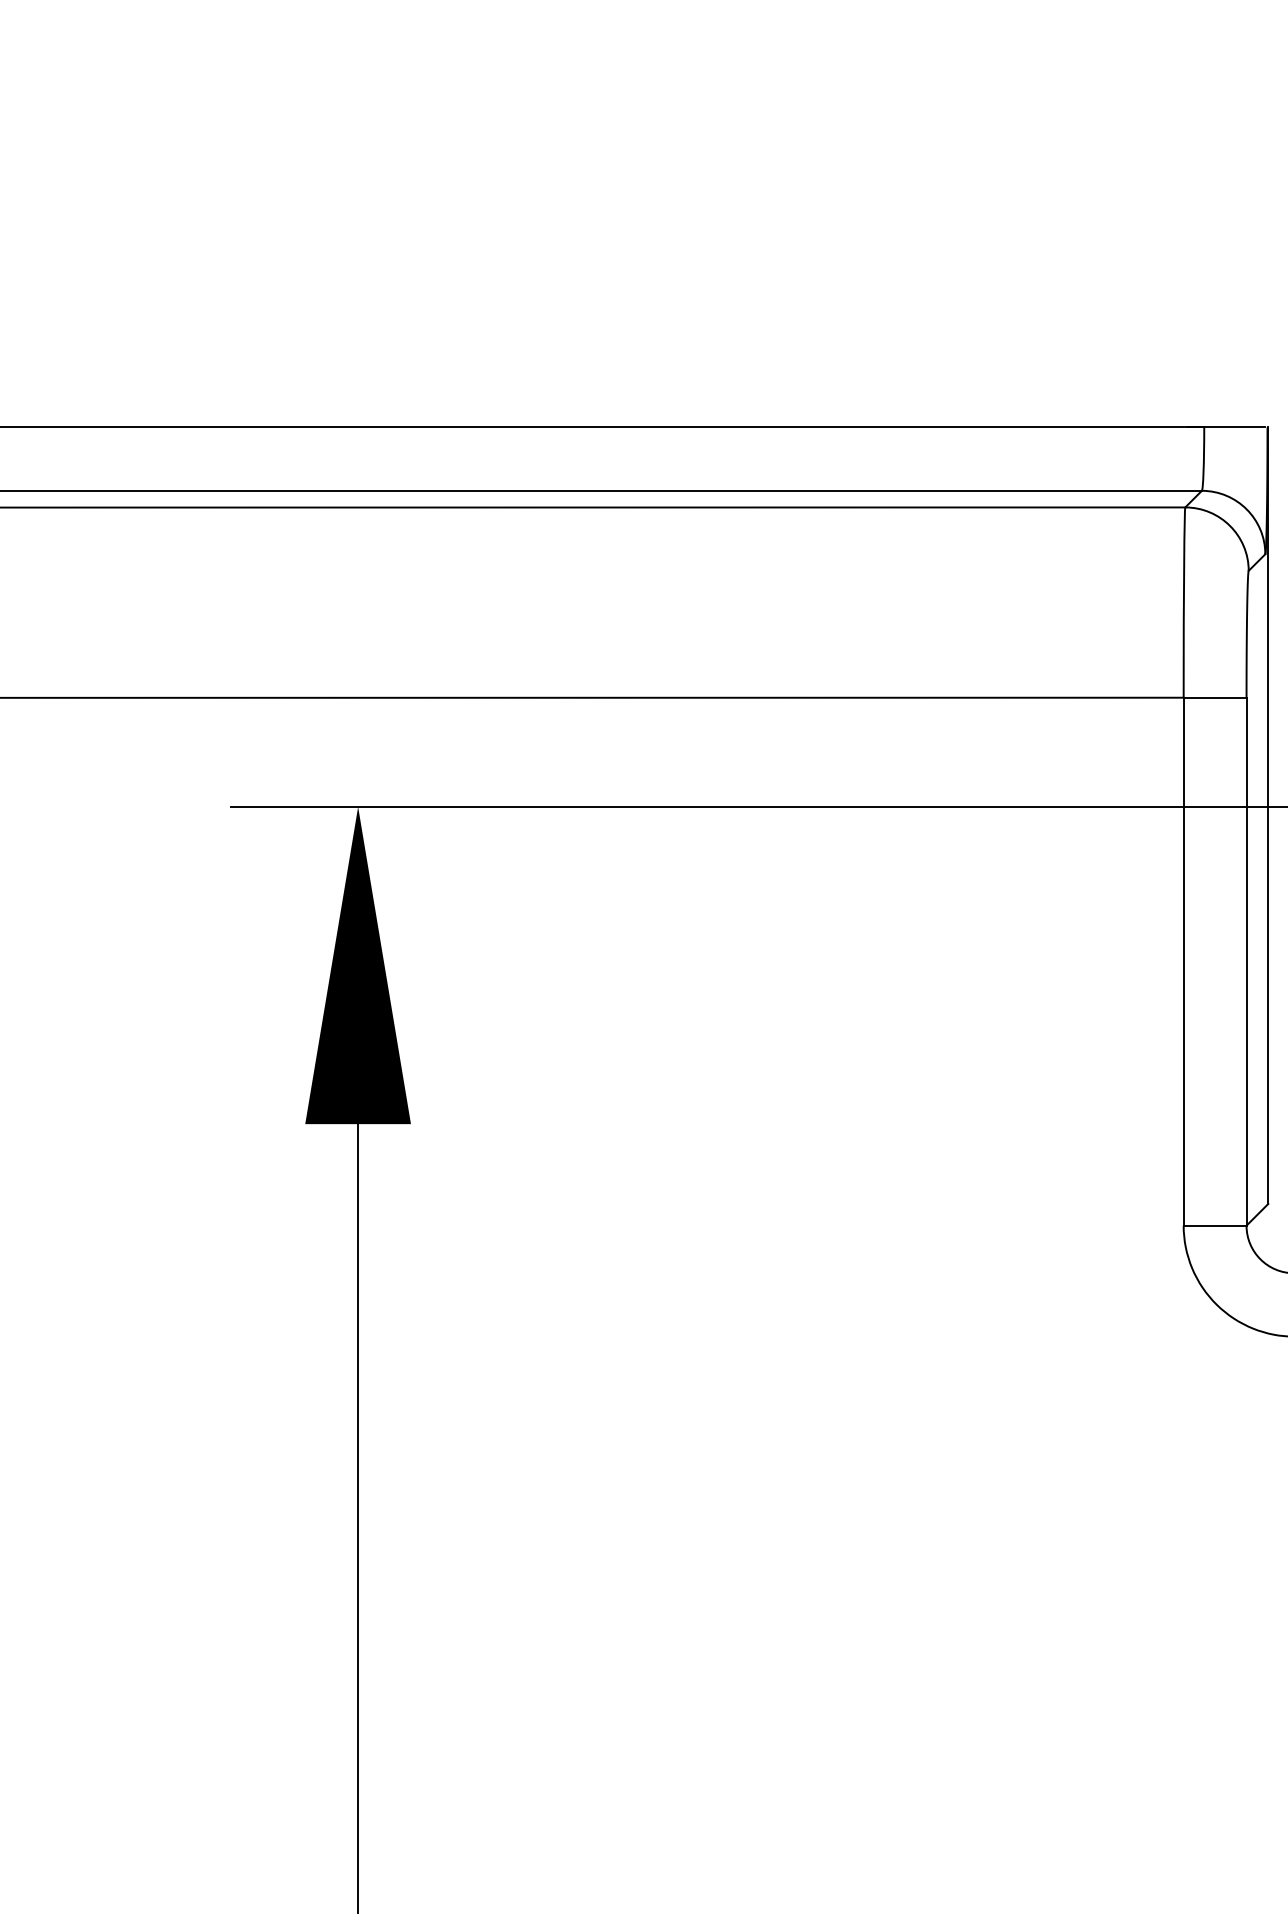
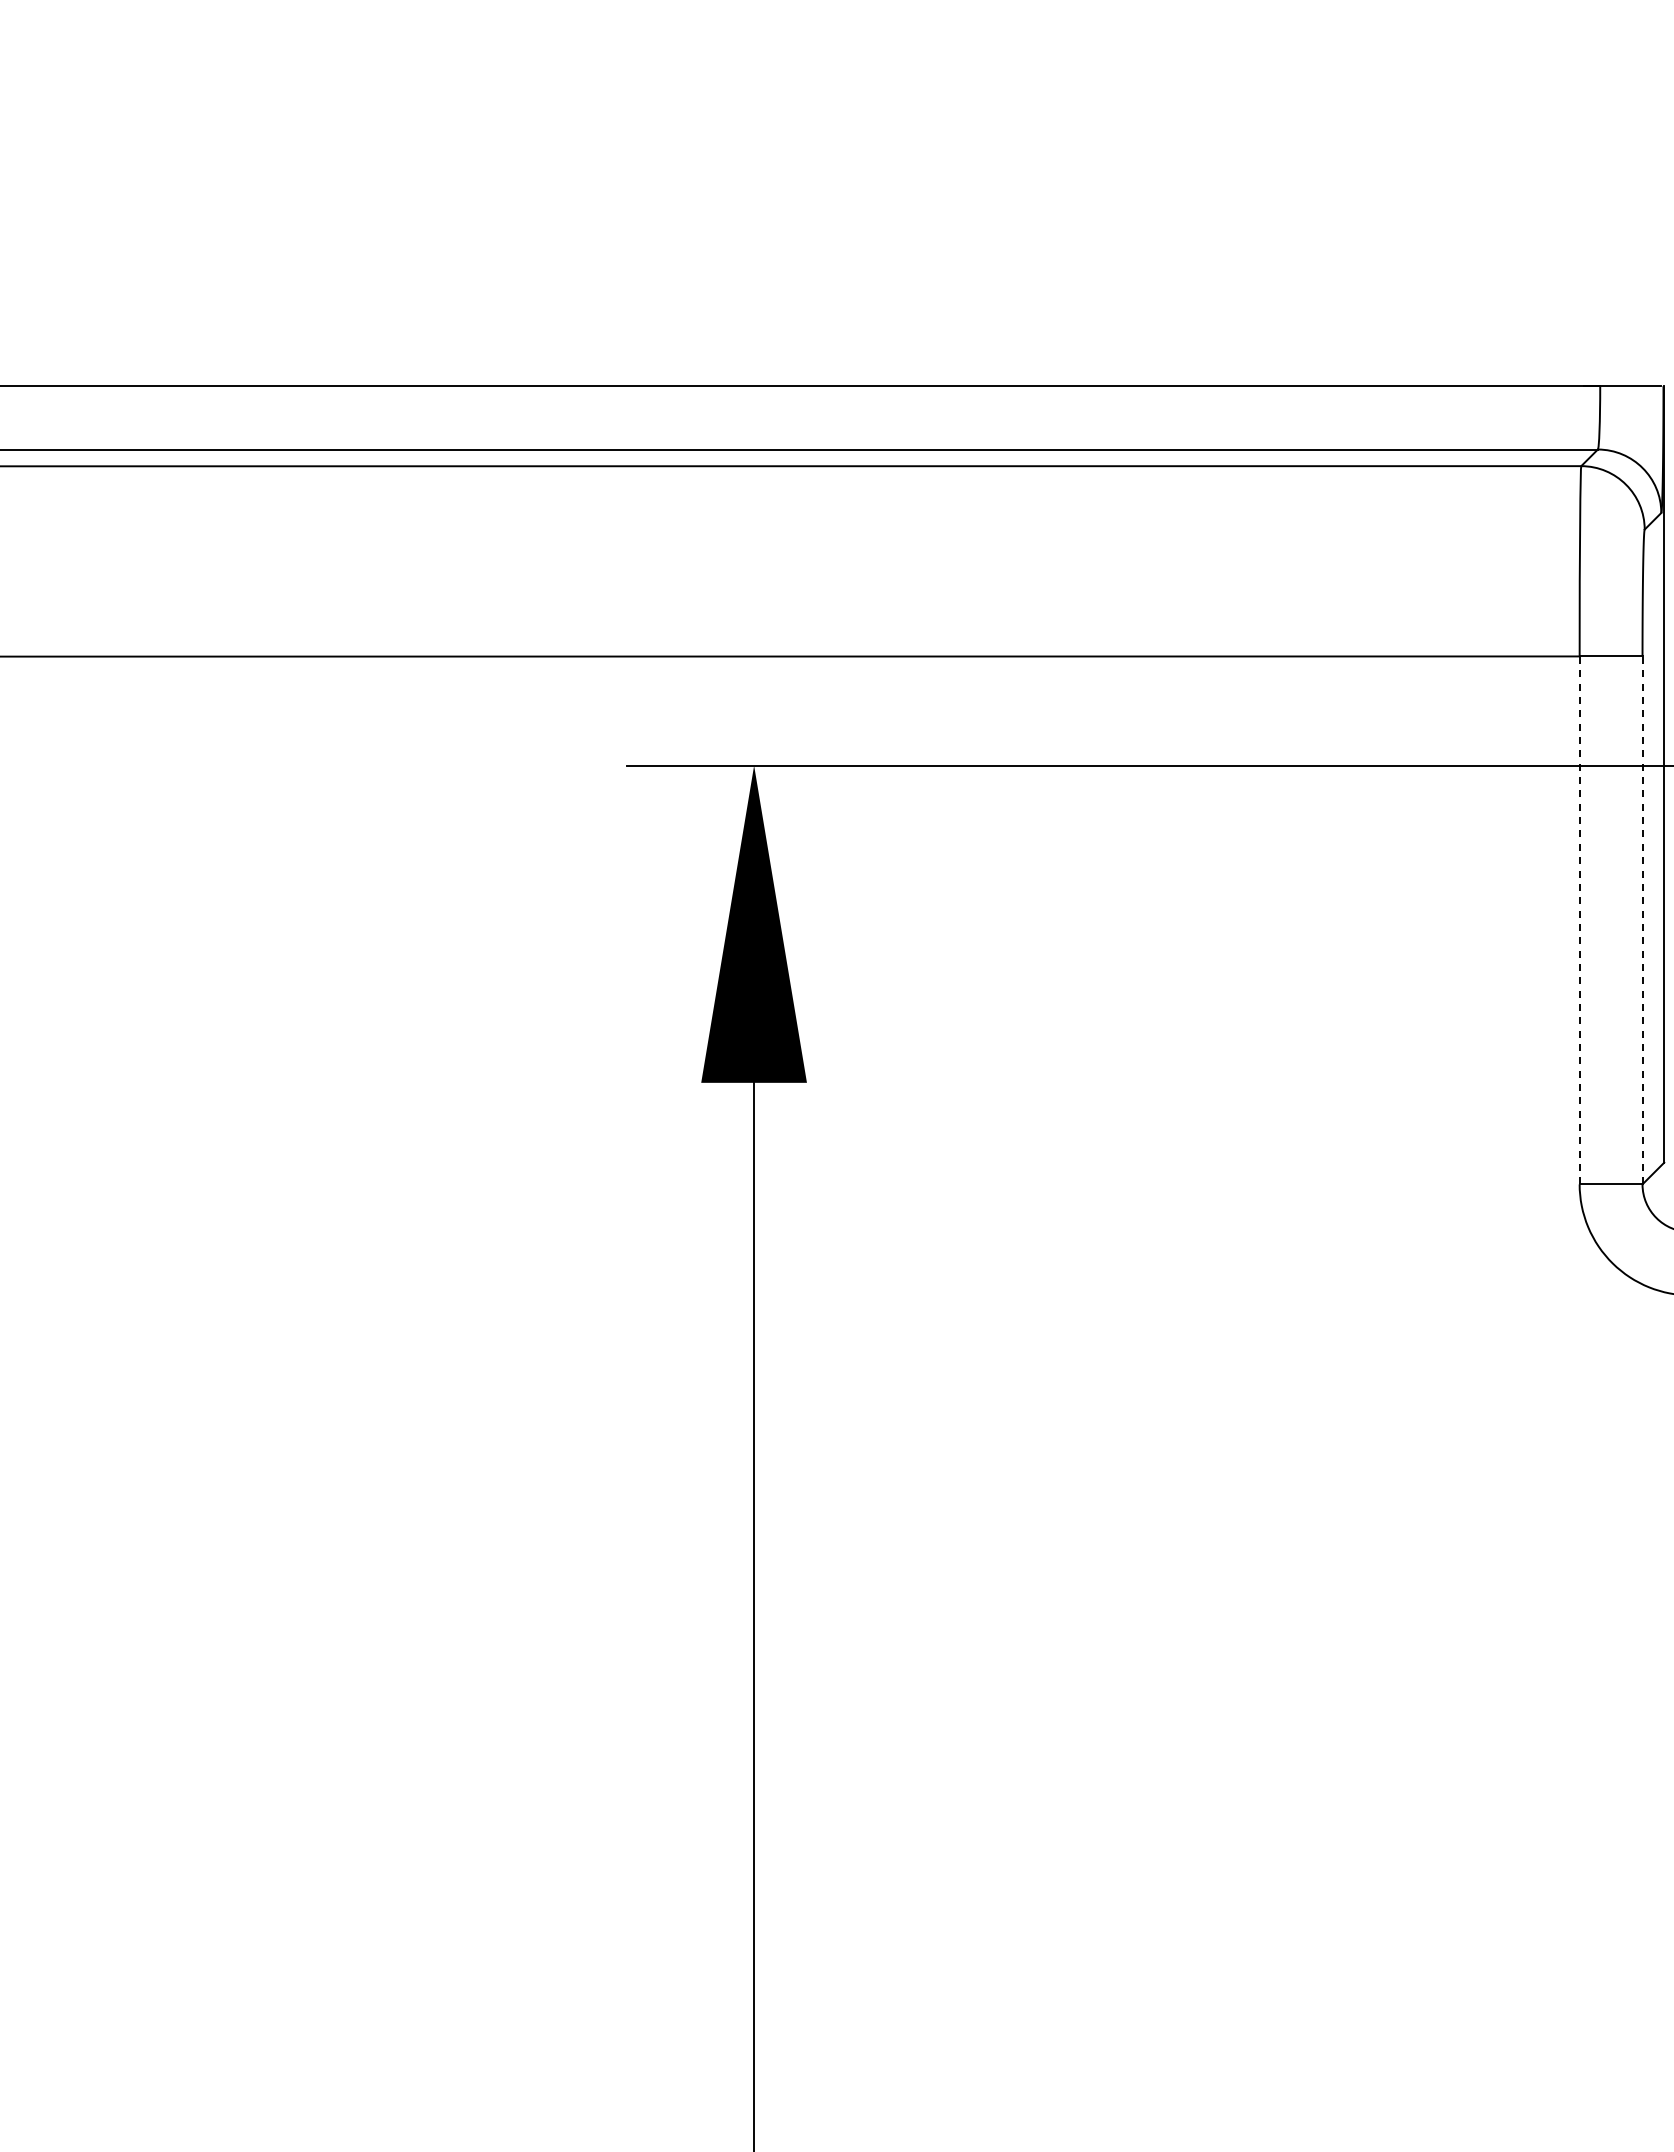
line: (1183, 961) -> (1579, 920), solid -> dashed
line: (1246, 961) -> (1642, 920), solid -> dashed

